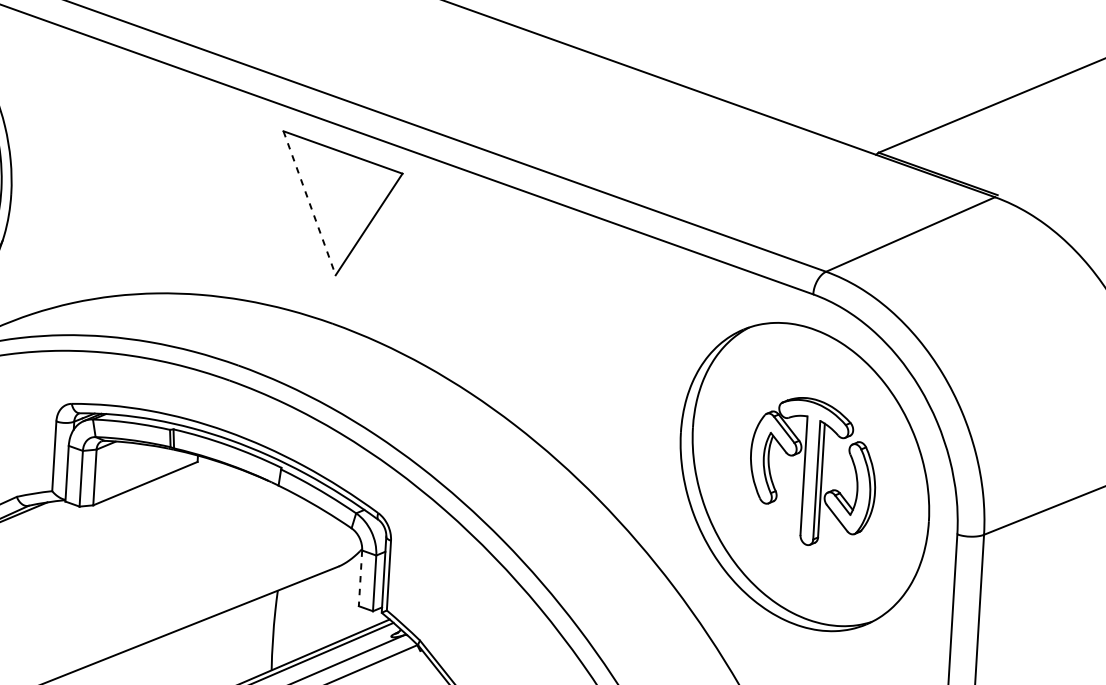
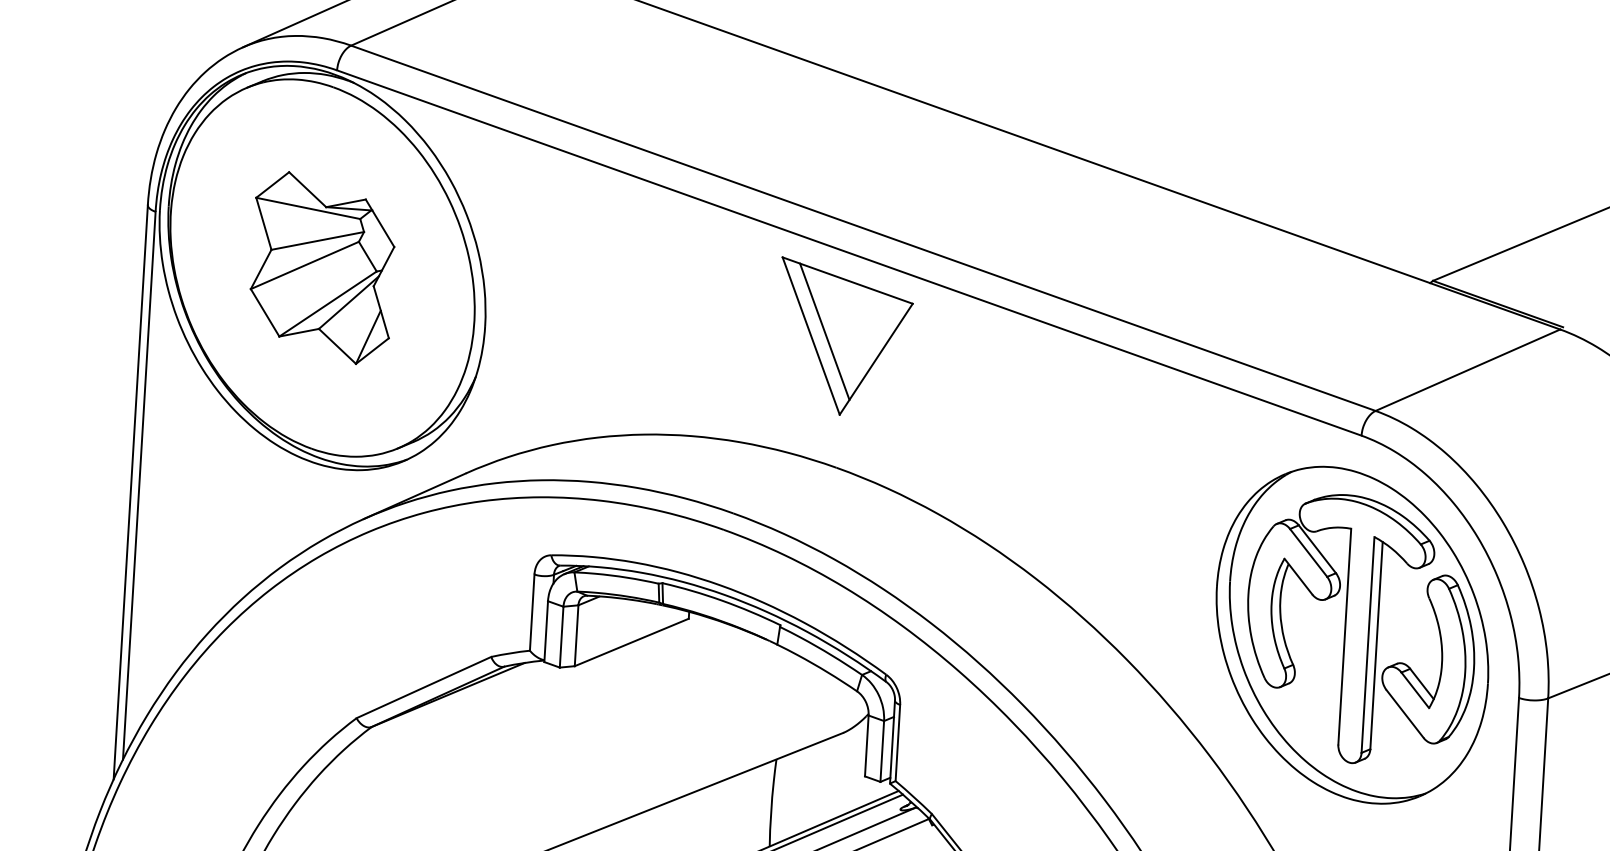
line: (321, 199) -> (824, 331), added
line: (309, 203) -> (811, 336), dashed -> solid
part: (813, 471) -> (1361, 629), size x1.67
line: (360, 578) -> (866, 746), dashed -> solid

